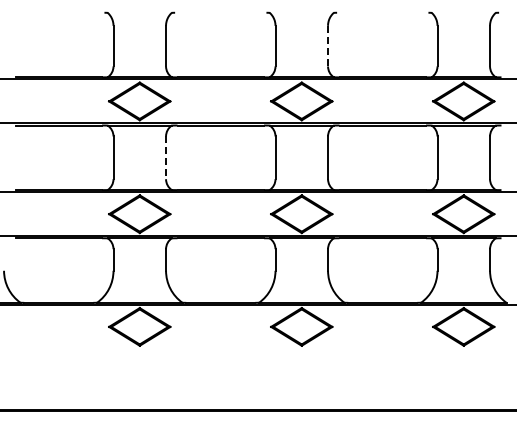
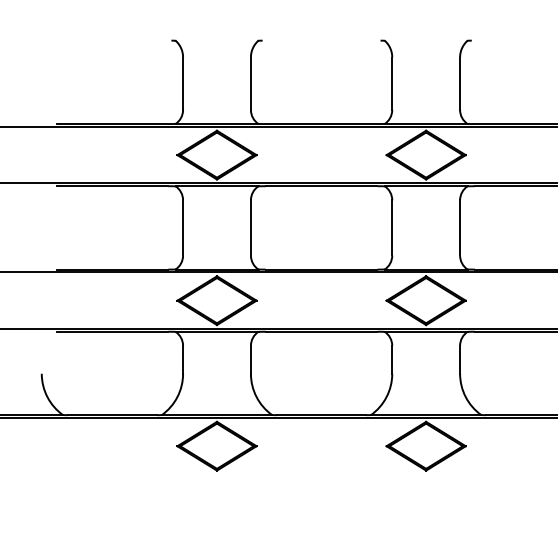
line: (328, 45) -> (460, 82), dashed -> solid
line: (166, 158) -> (251, 228), dashed -> solid

